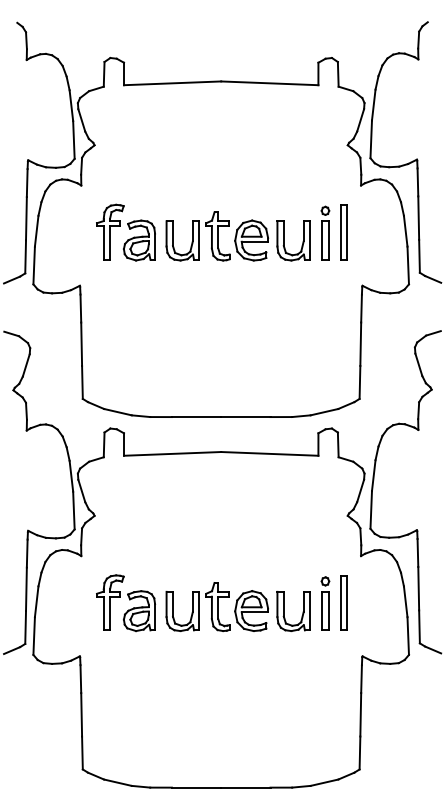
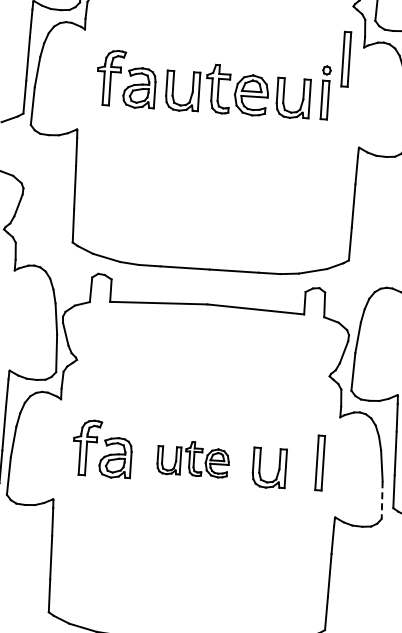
part: (343, 232) -> (345, 59), moved
part: (325, 603) -> (301, 462), removed
part: (216, 607) -> (192, 459), size x0.7
line: (408, 636) -> (382, 500), solid -> dashed

